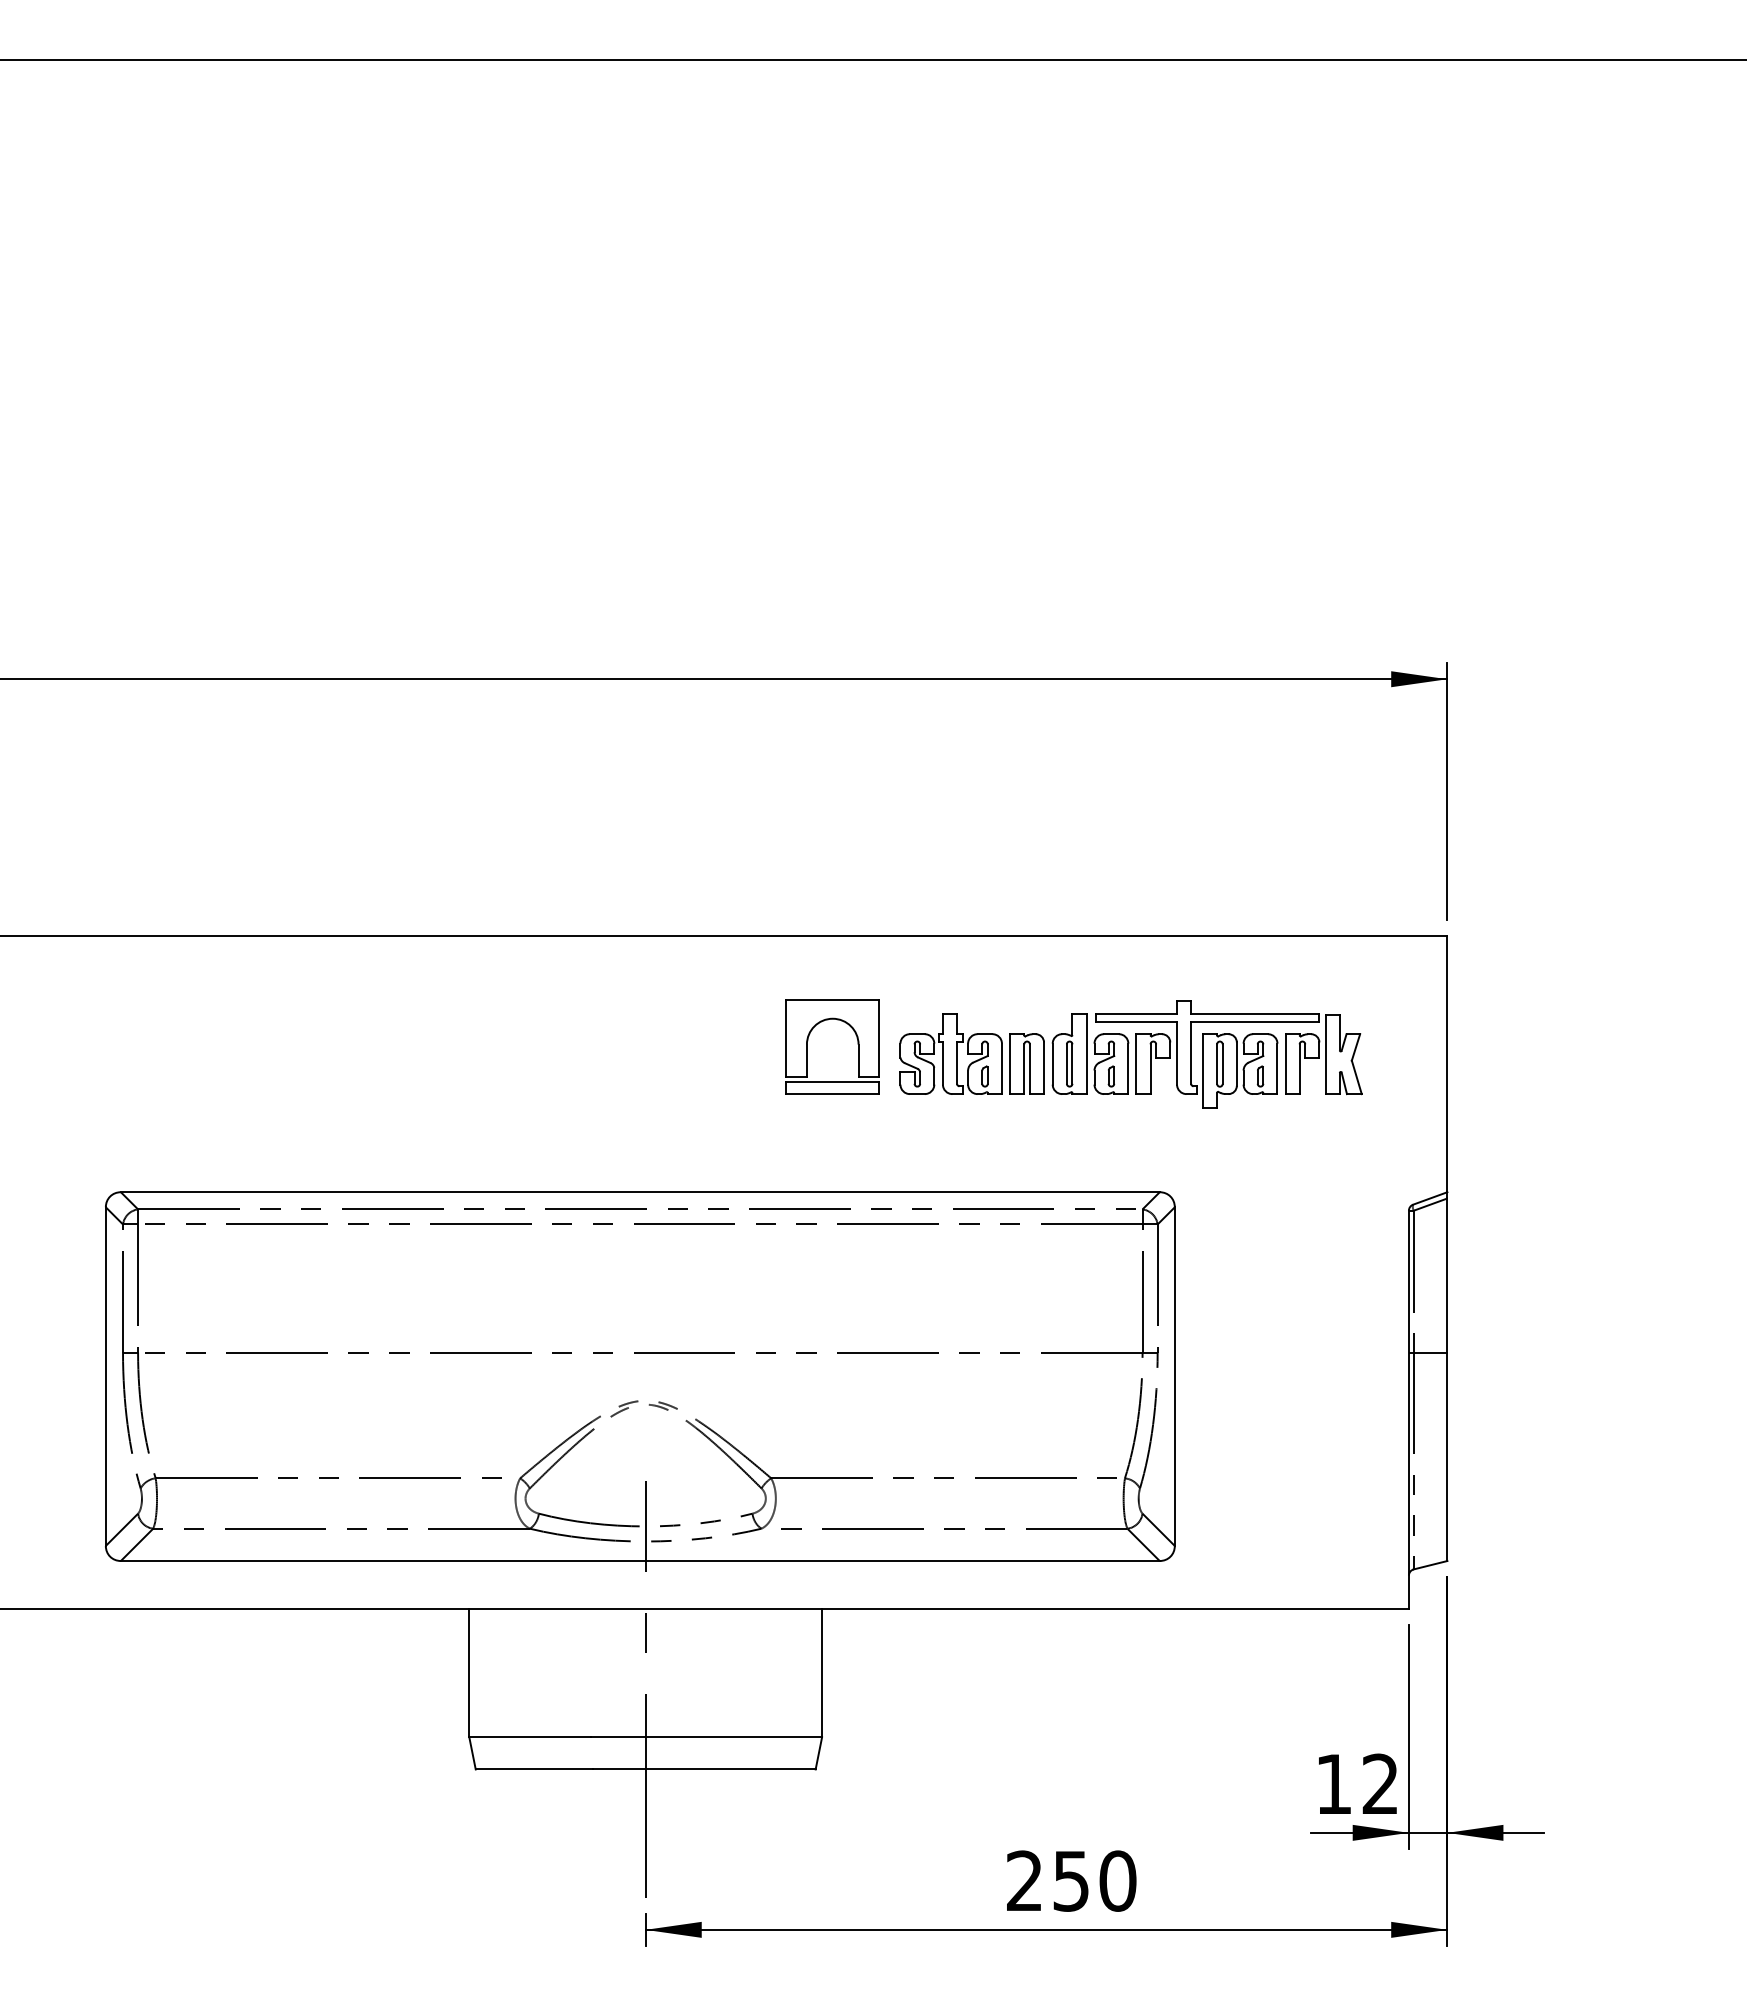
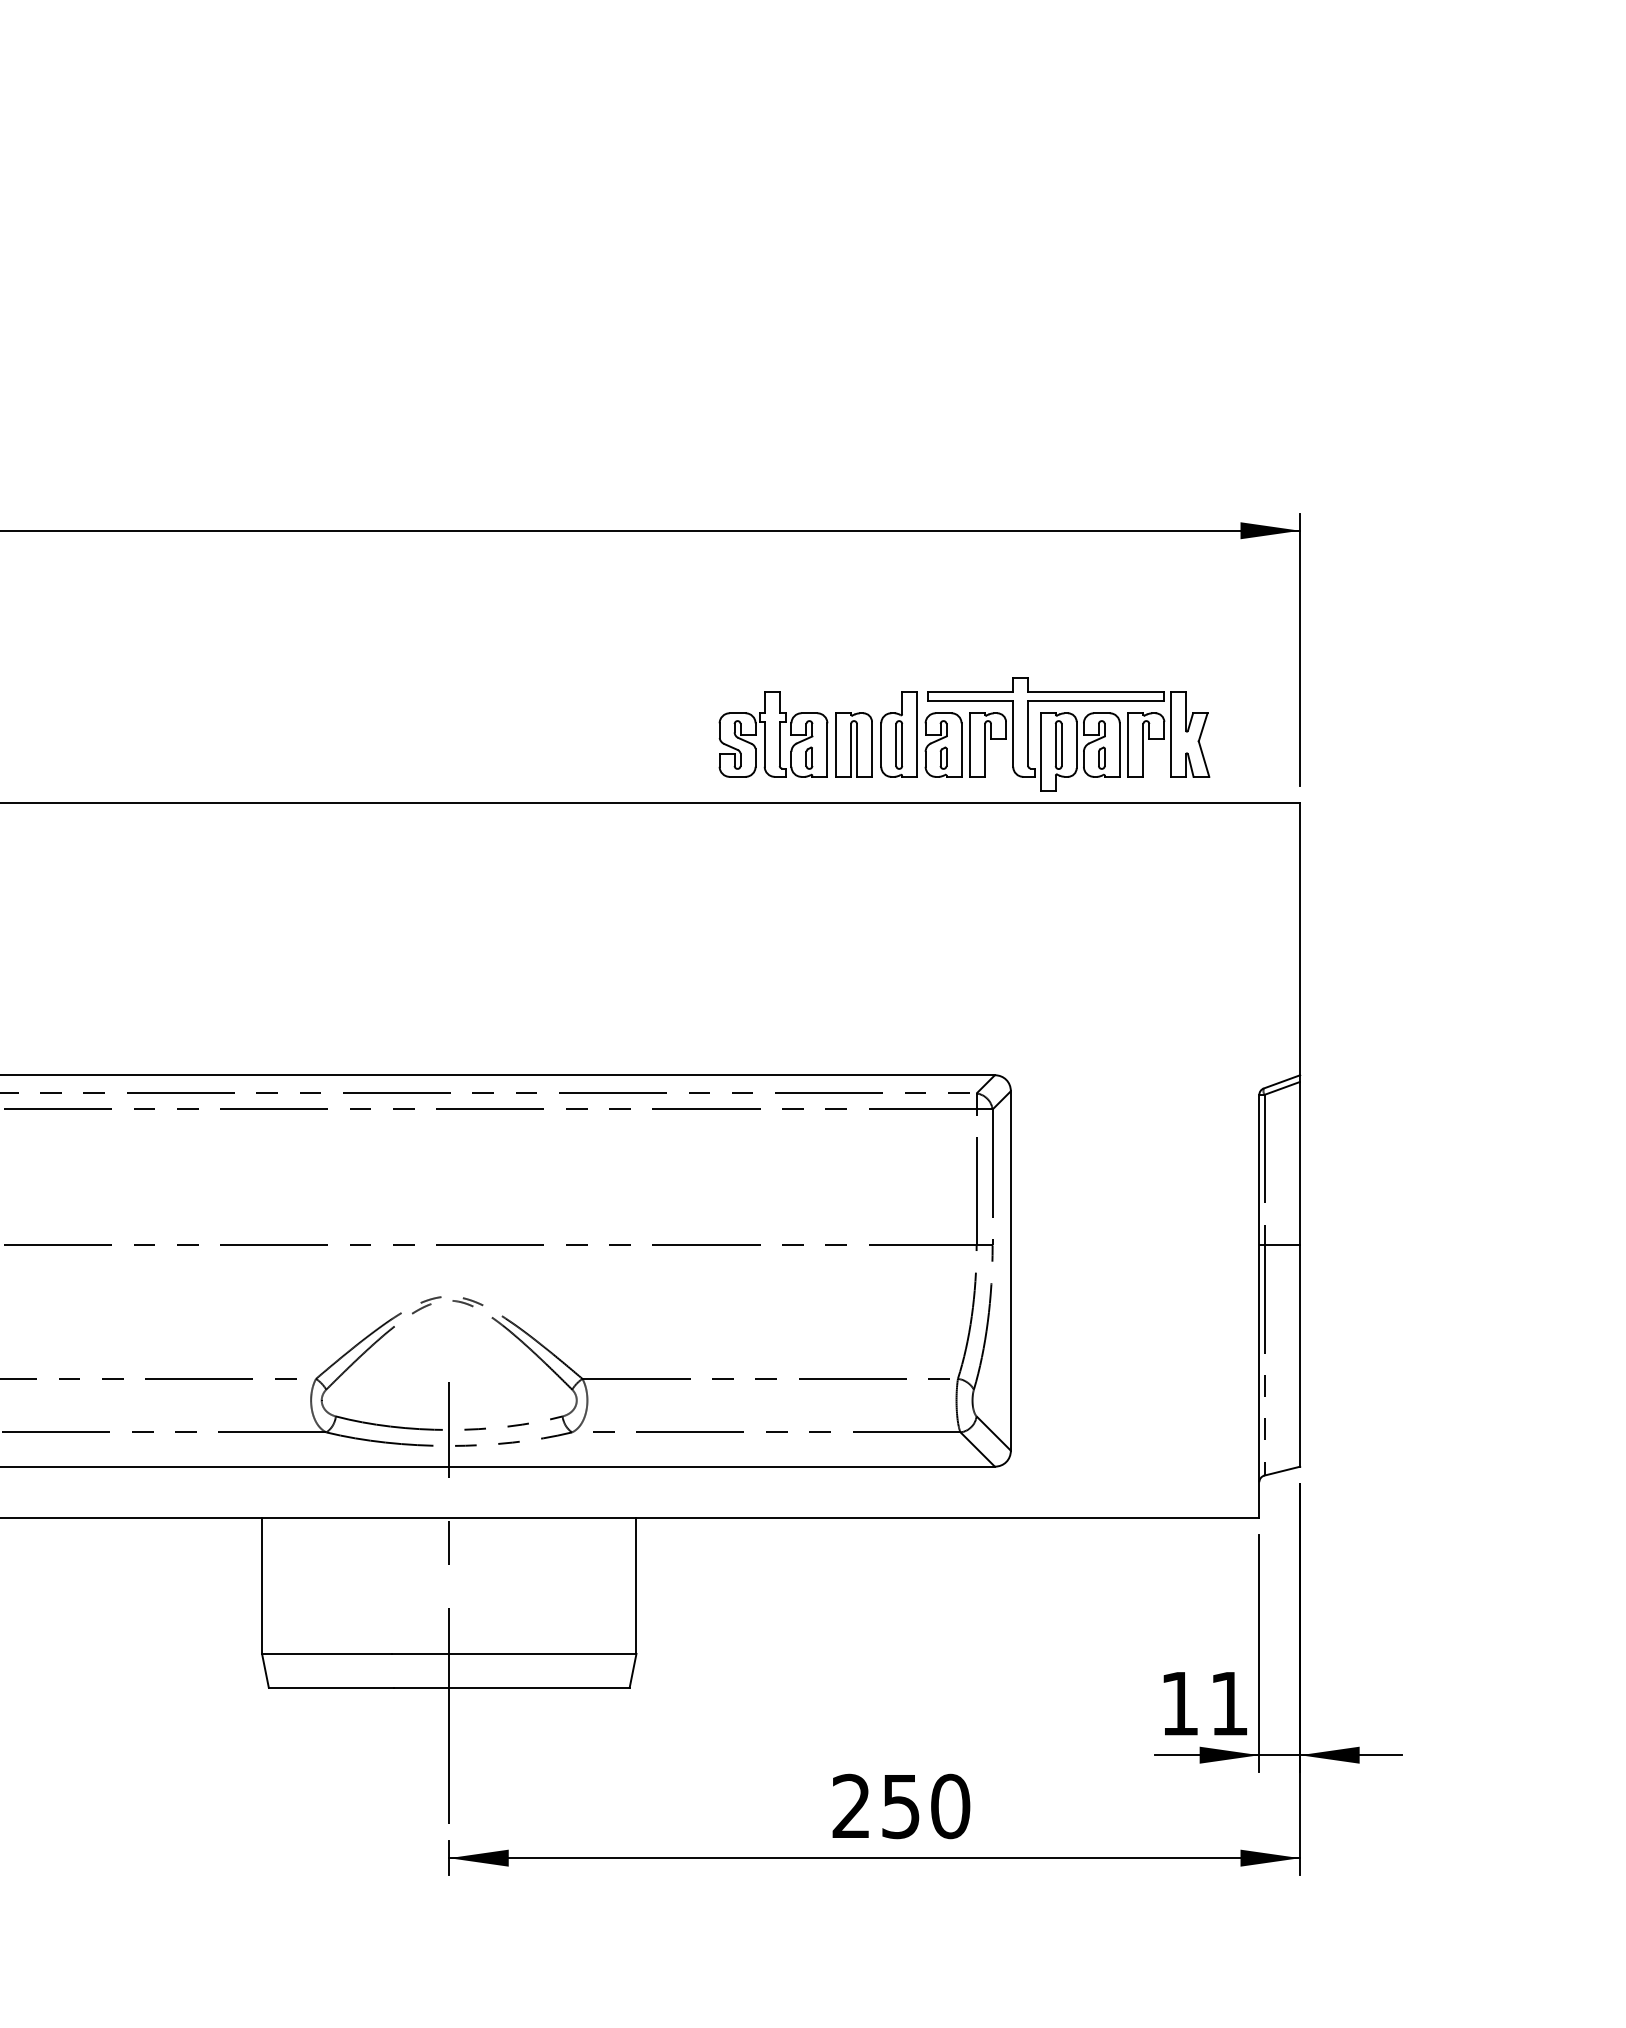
part: (808, 1040) -> (622, 914), removed
part: (1130, 1054) -> (963, 734), moved
text: (1379, 1783) -> (1228, 1702), 12 -> 11

